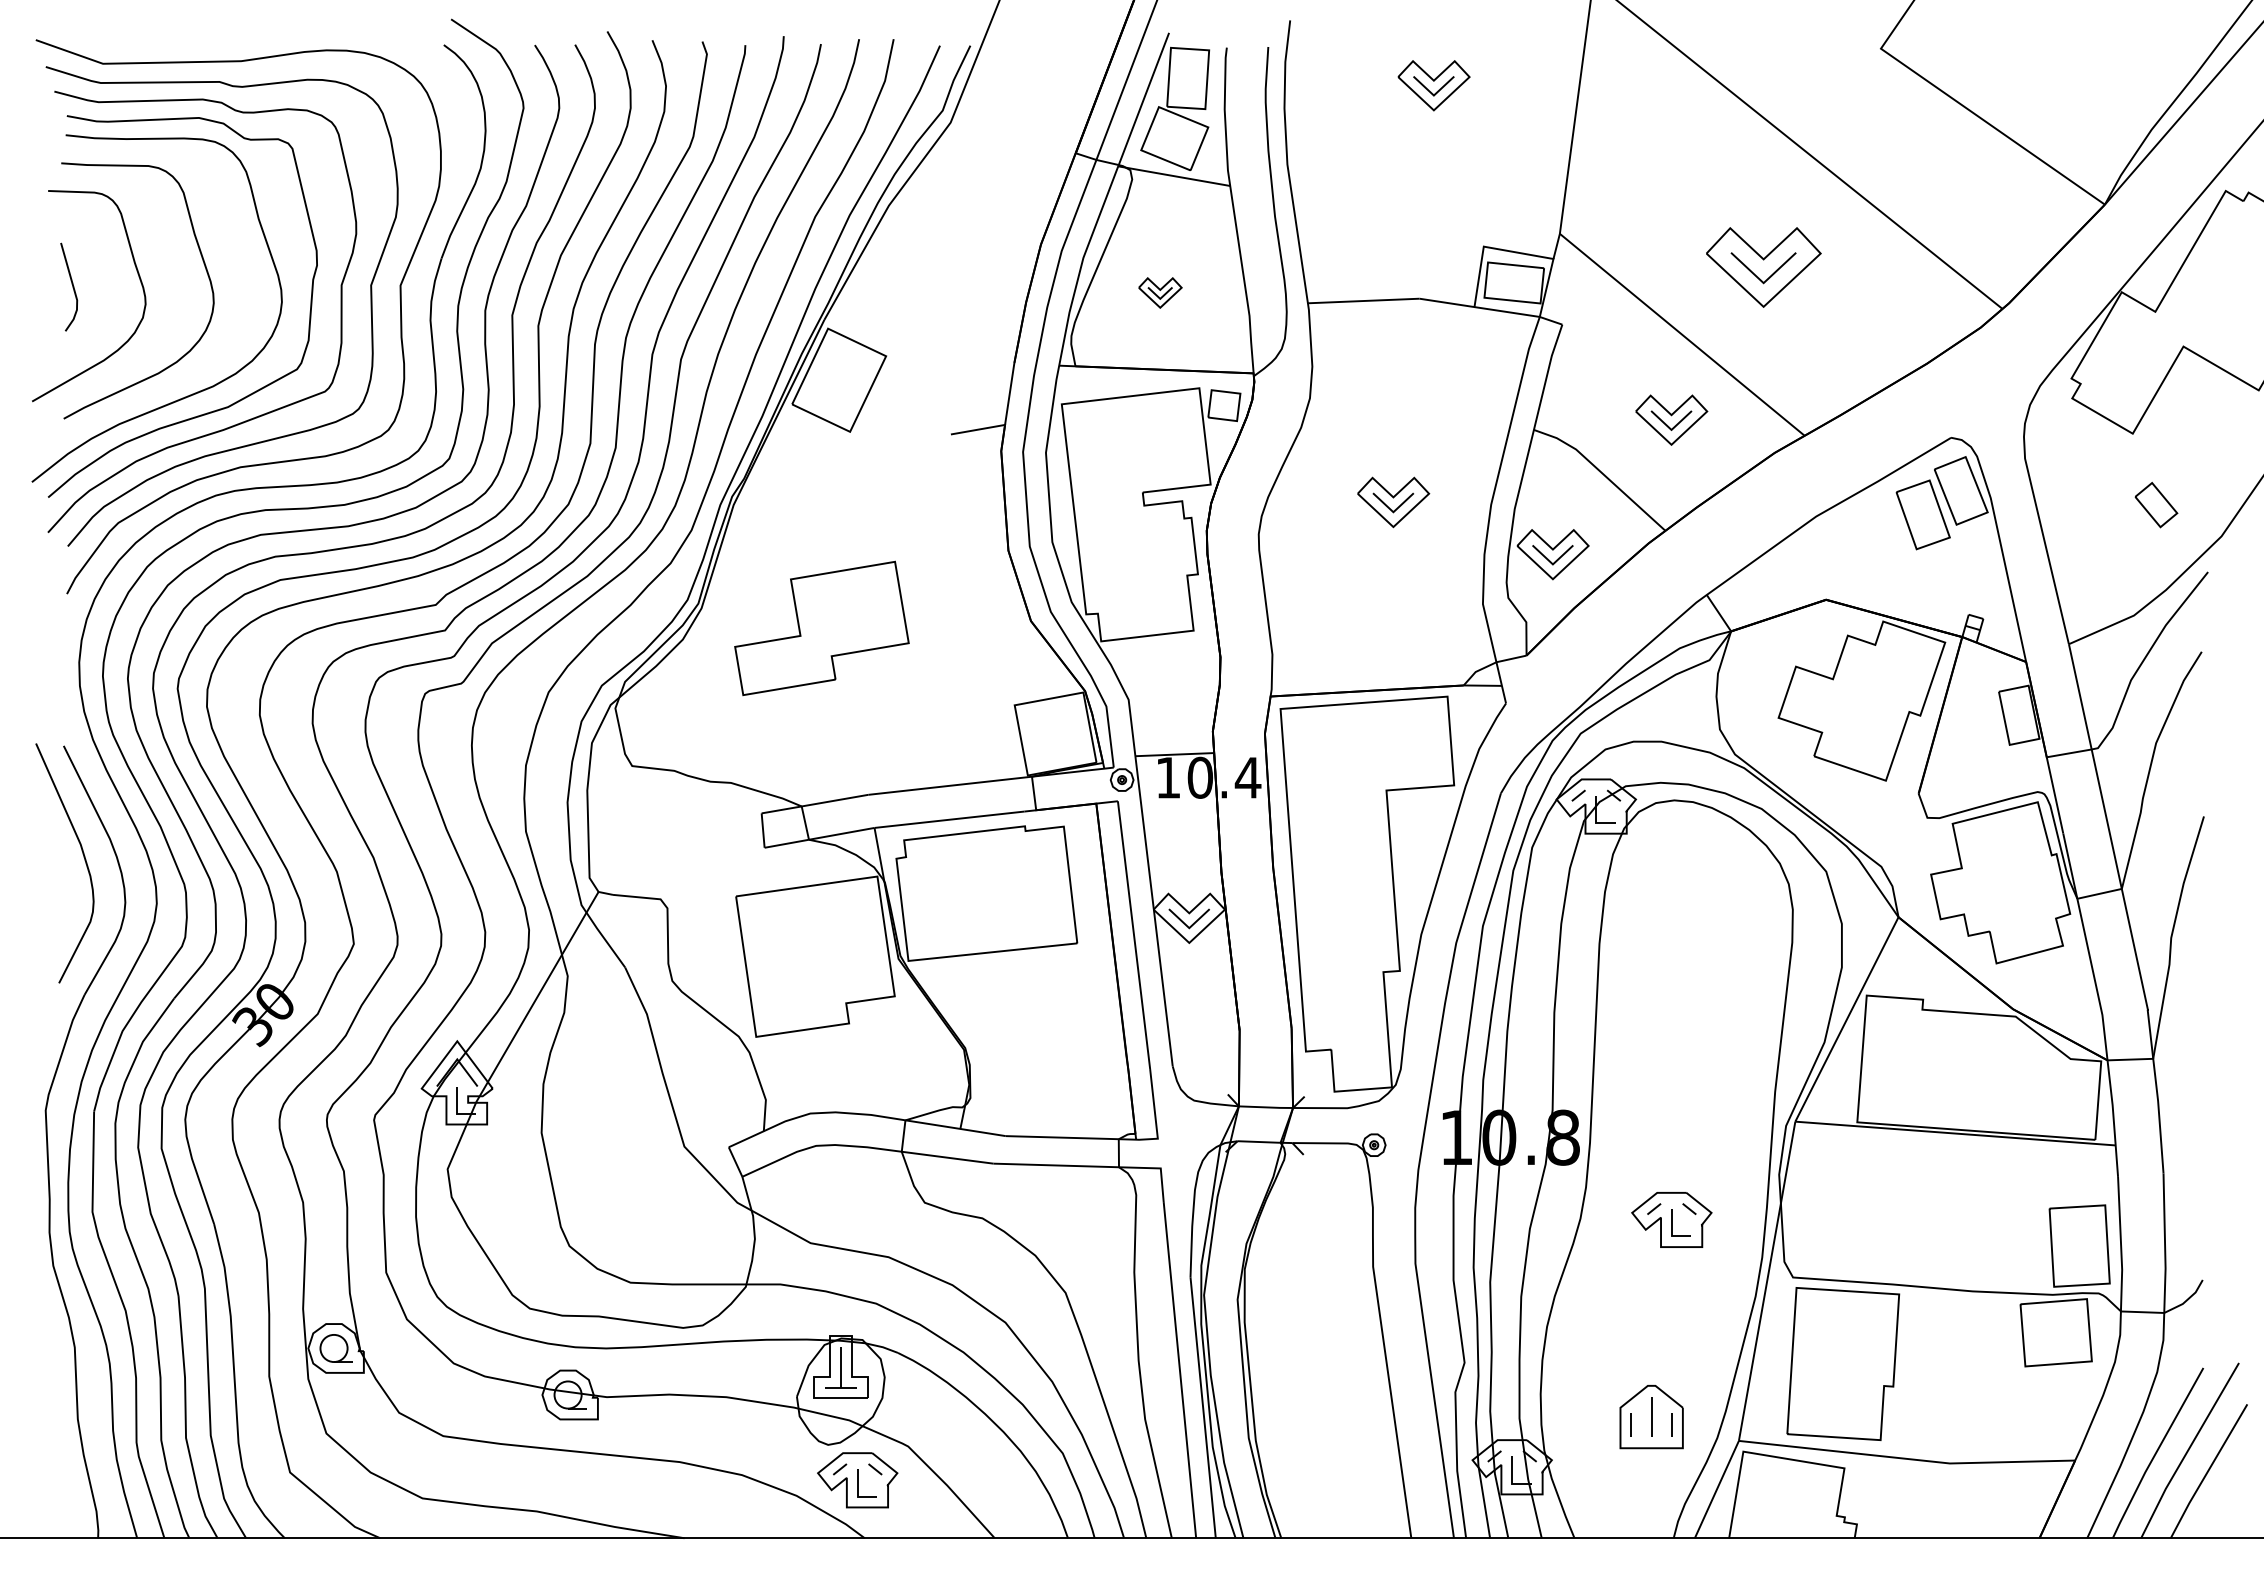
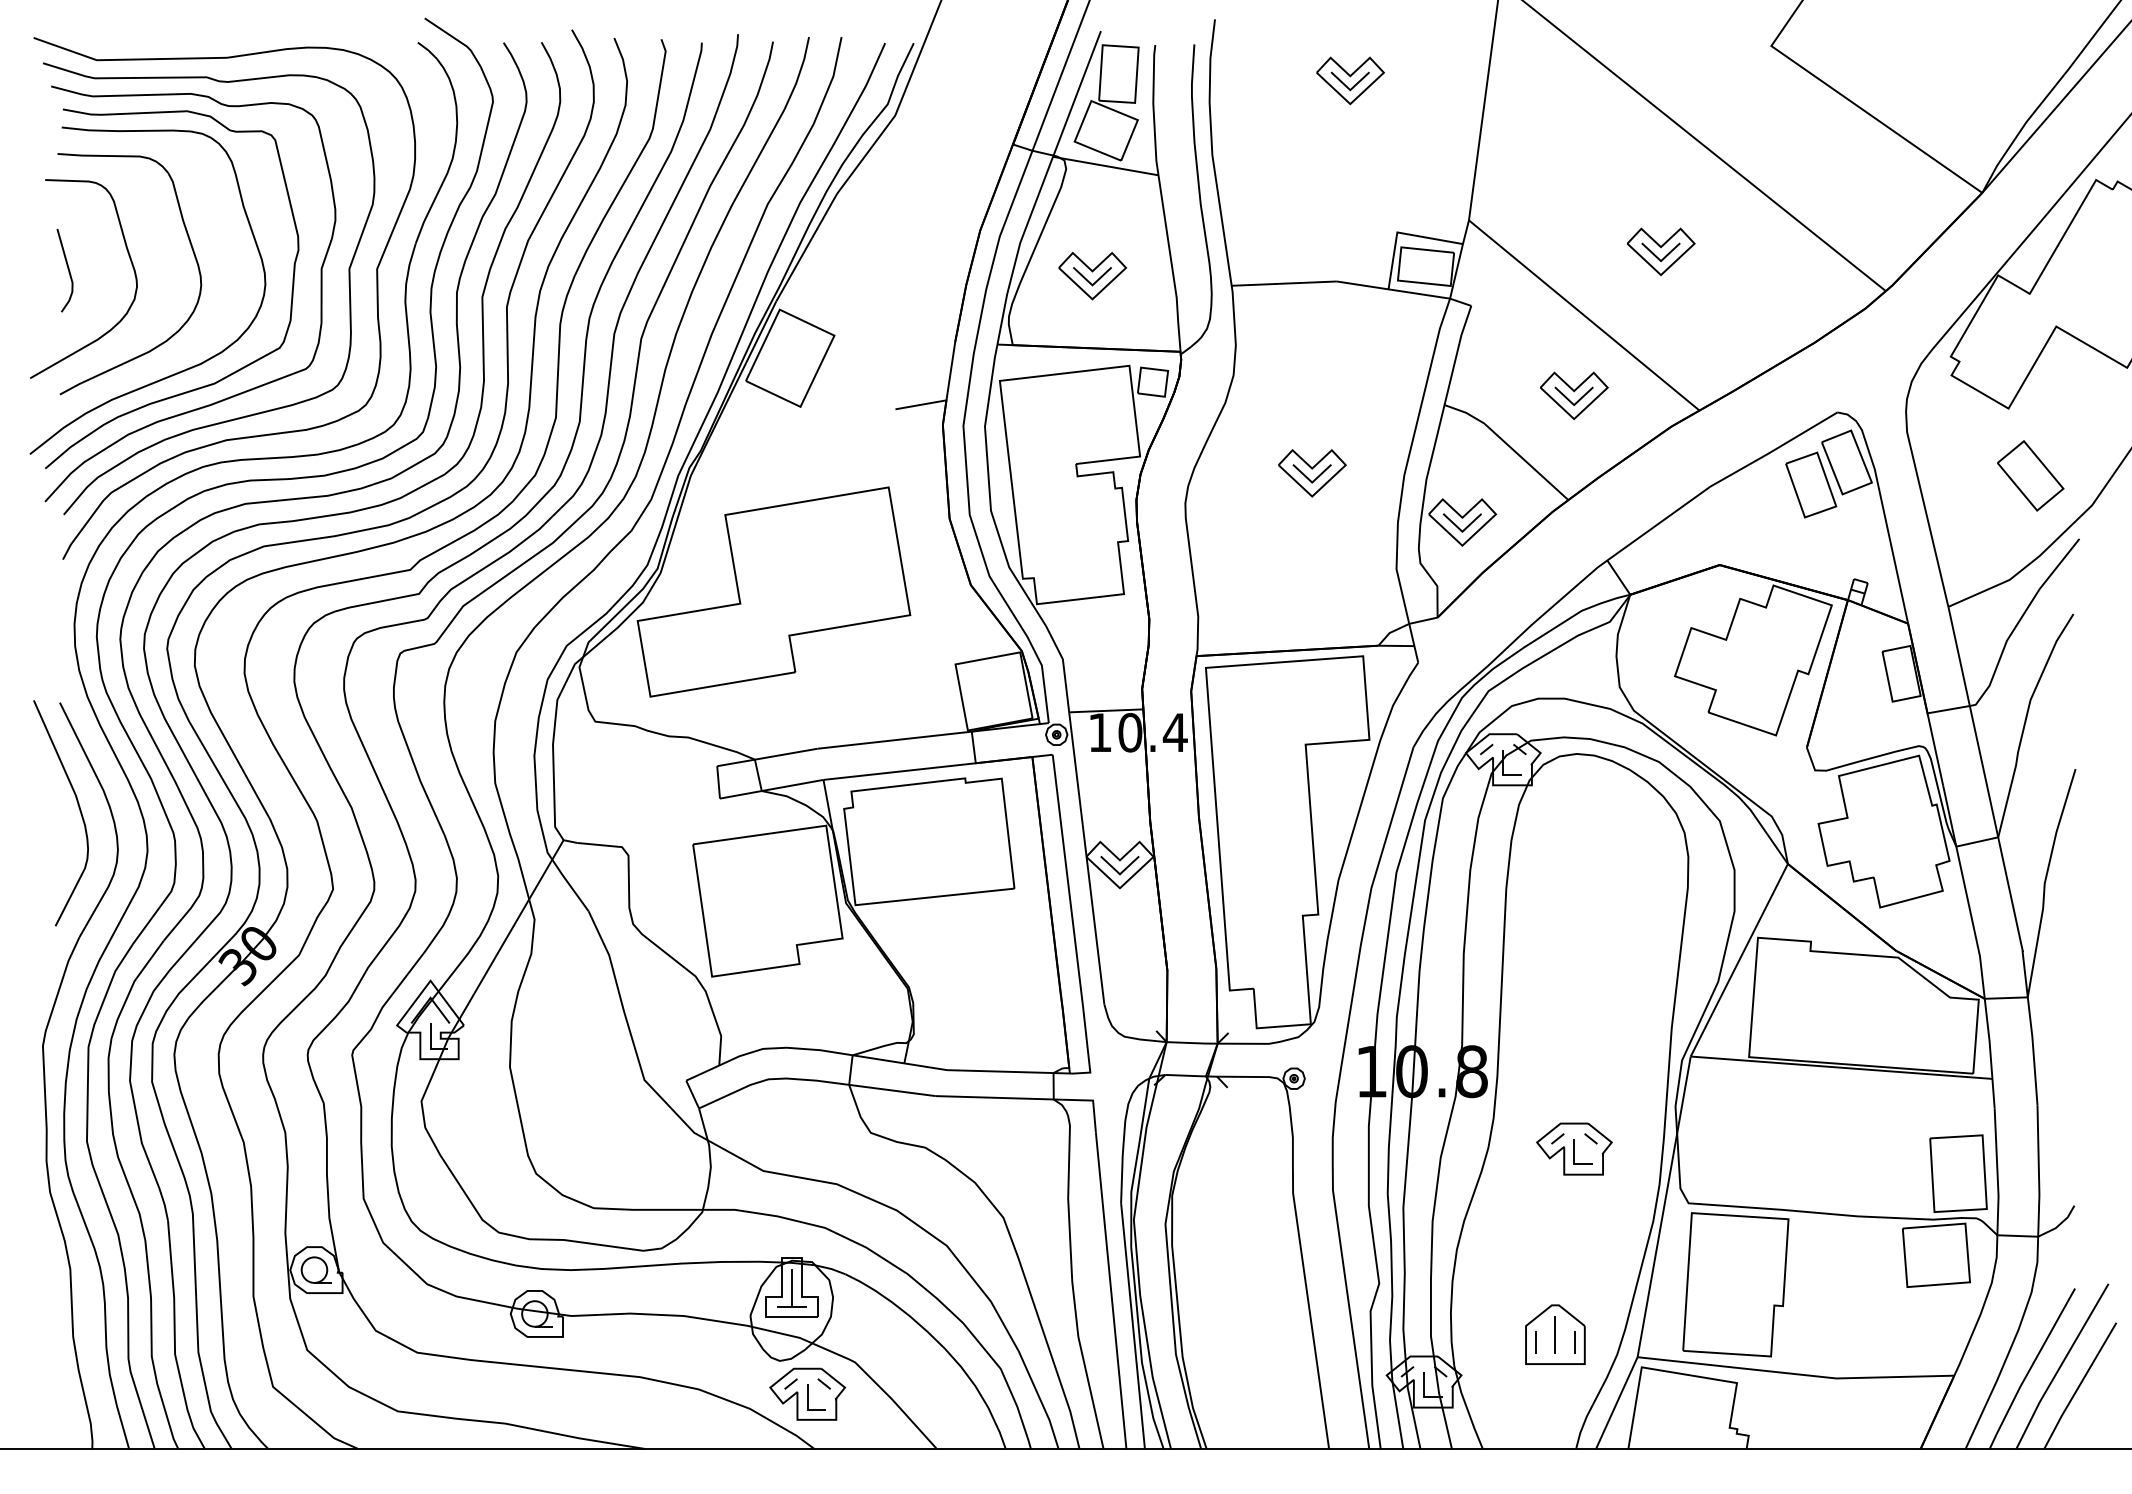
part: (1763, 266) -> (1660, 251), size x0.62
part: (1160, 292) -> (1092, 275), size x1.67
part: (2156, 504) -> (2030, 475), size x1.67
part: (821, 628) -> (773, 592), size x1.67

